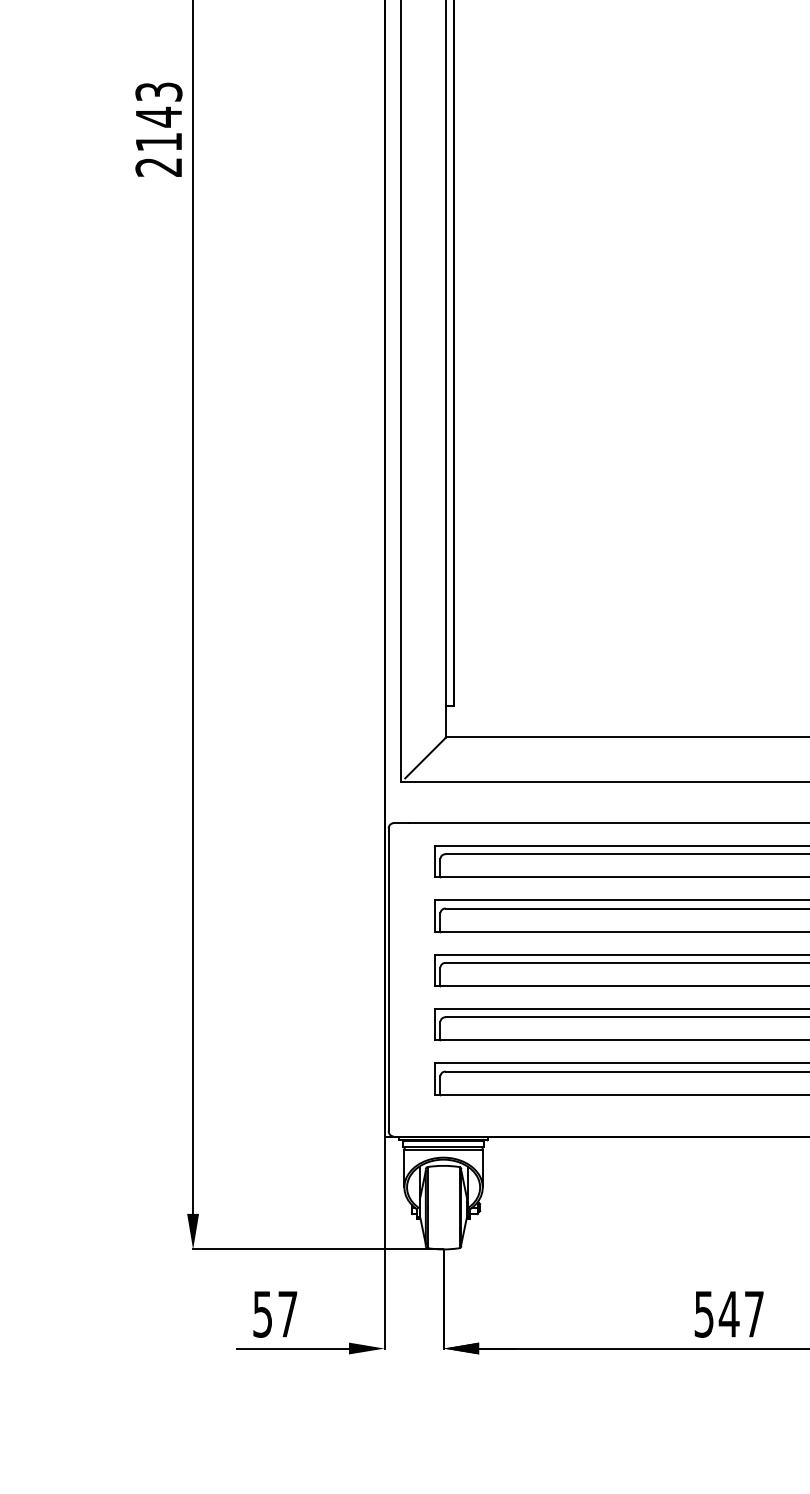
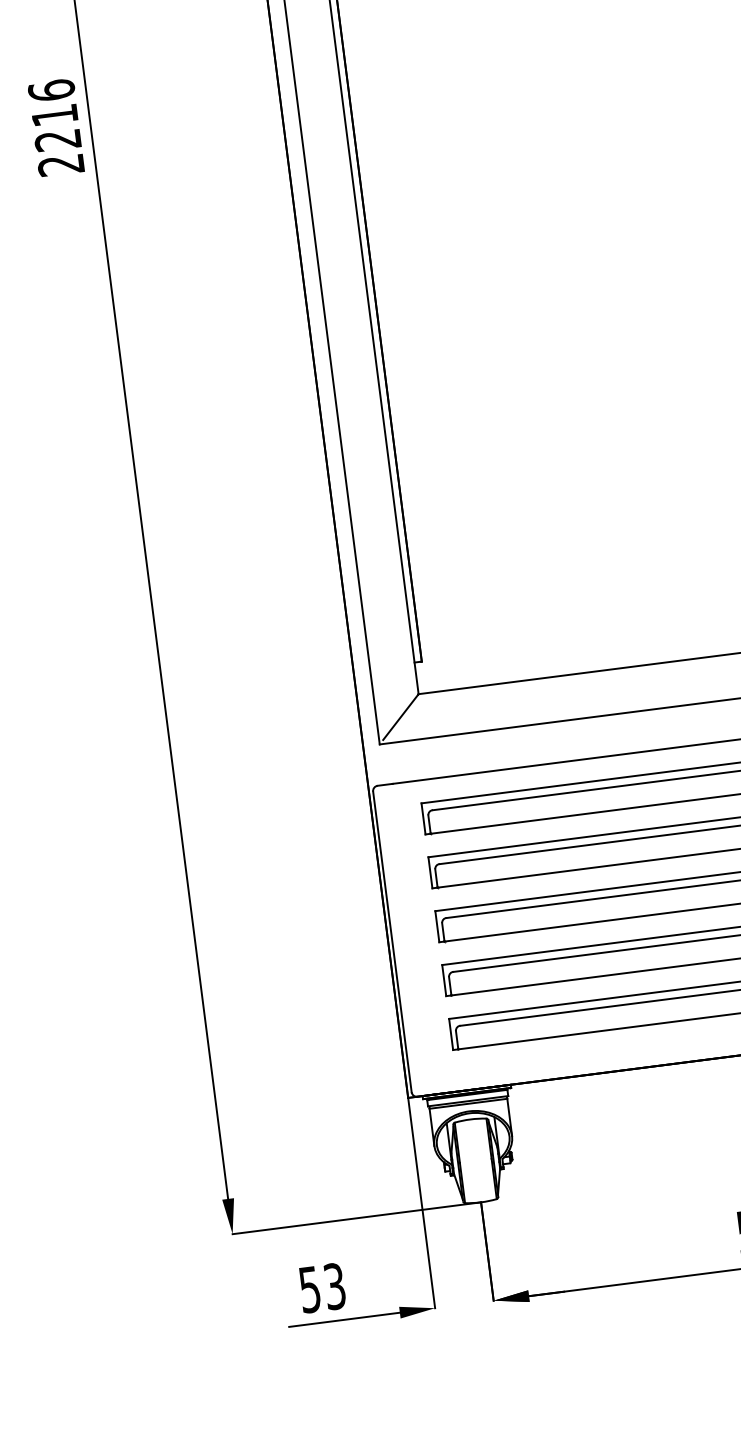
text: (158, 116) -> (54, 114), 2143 -> 2216
text: (287, 1313) -> (334, 1285), 57 -> 53

